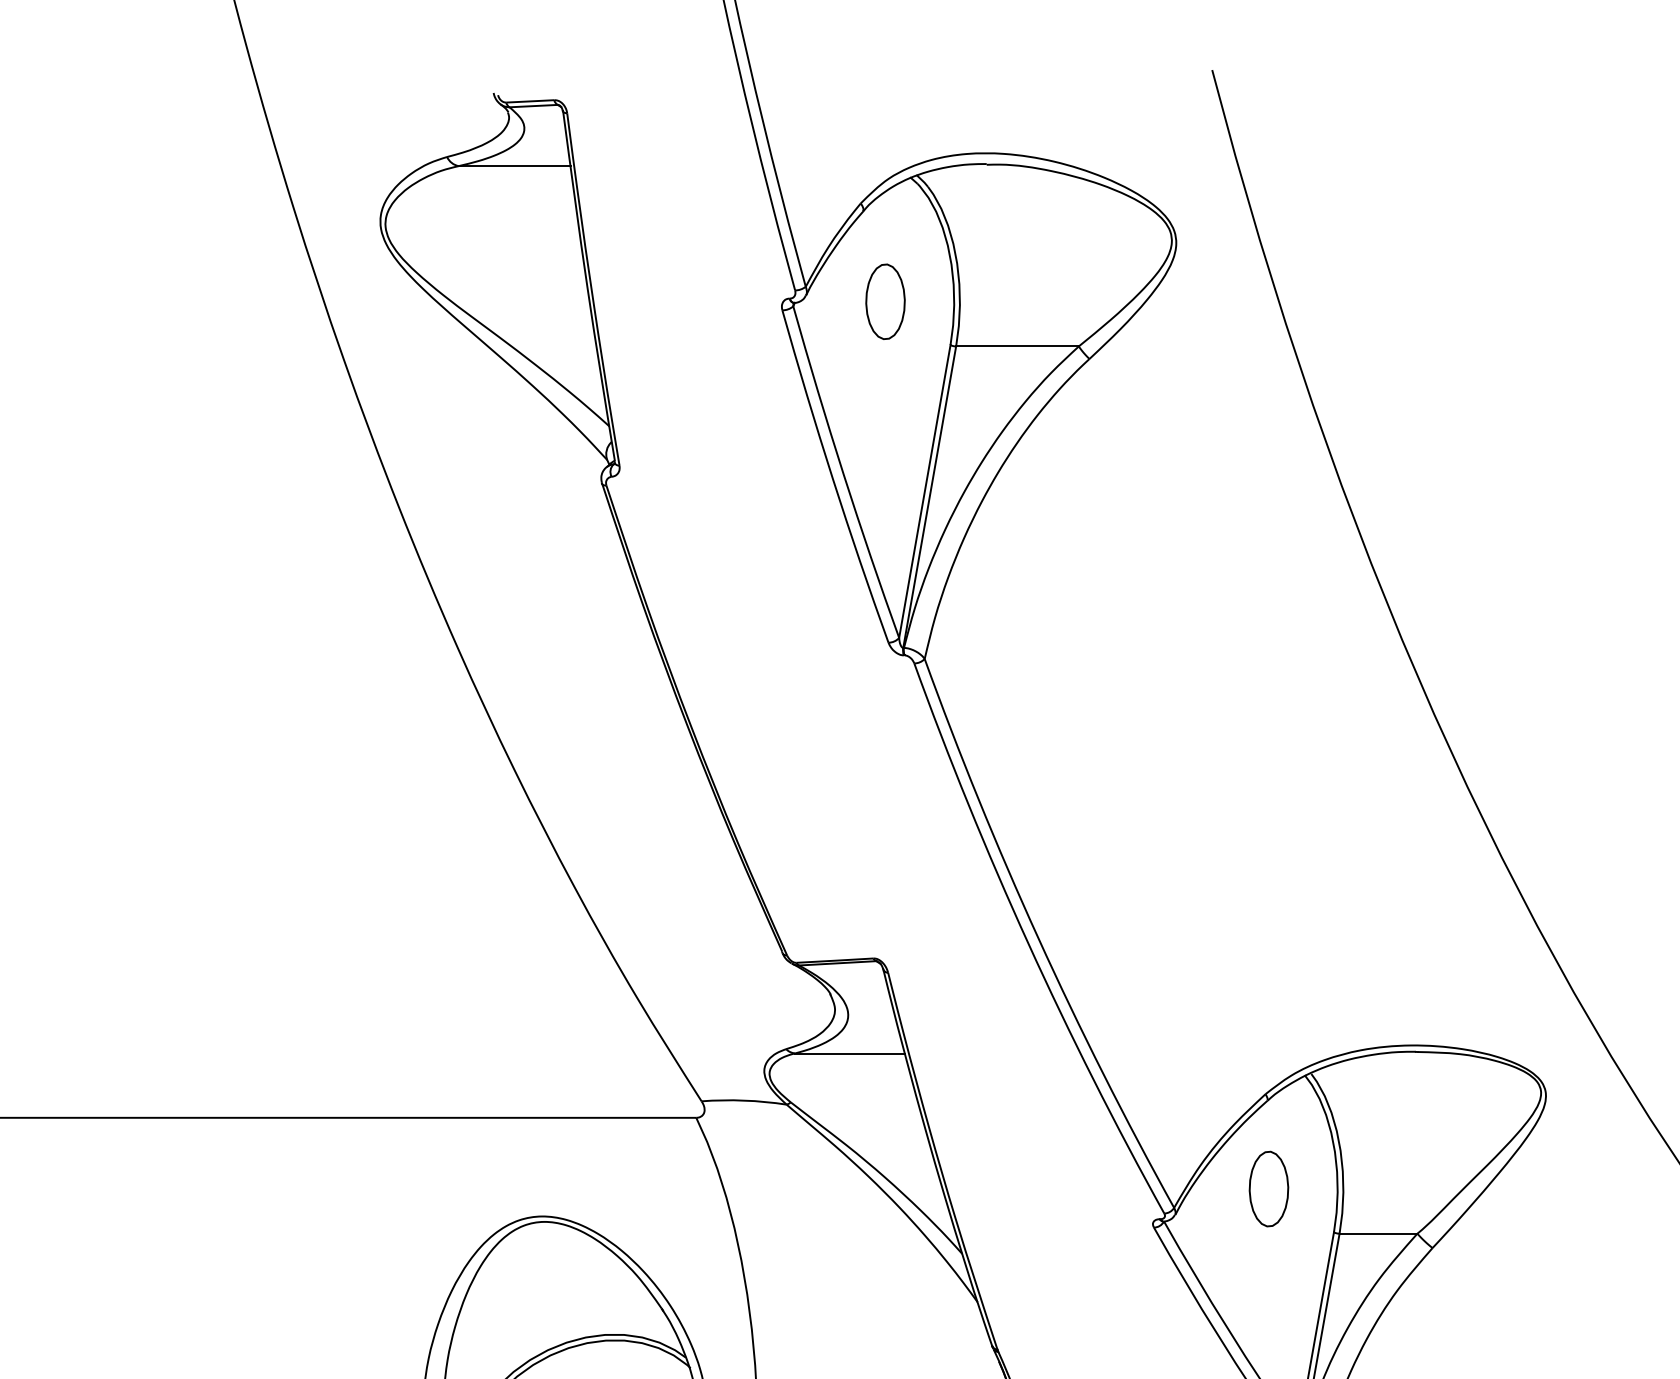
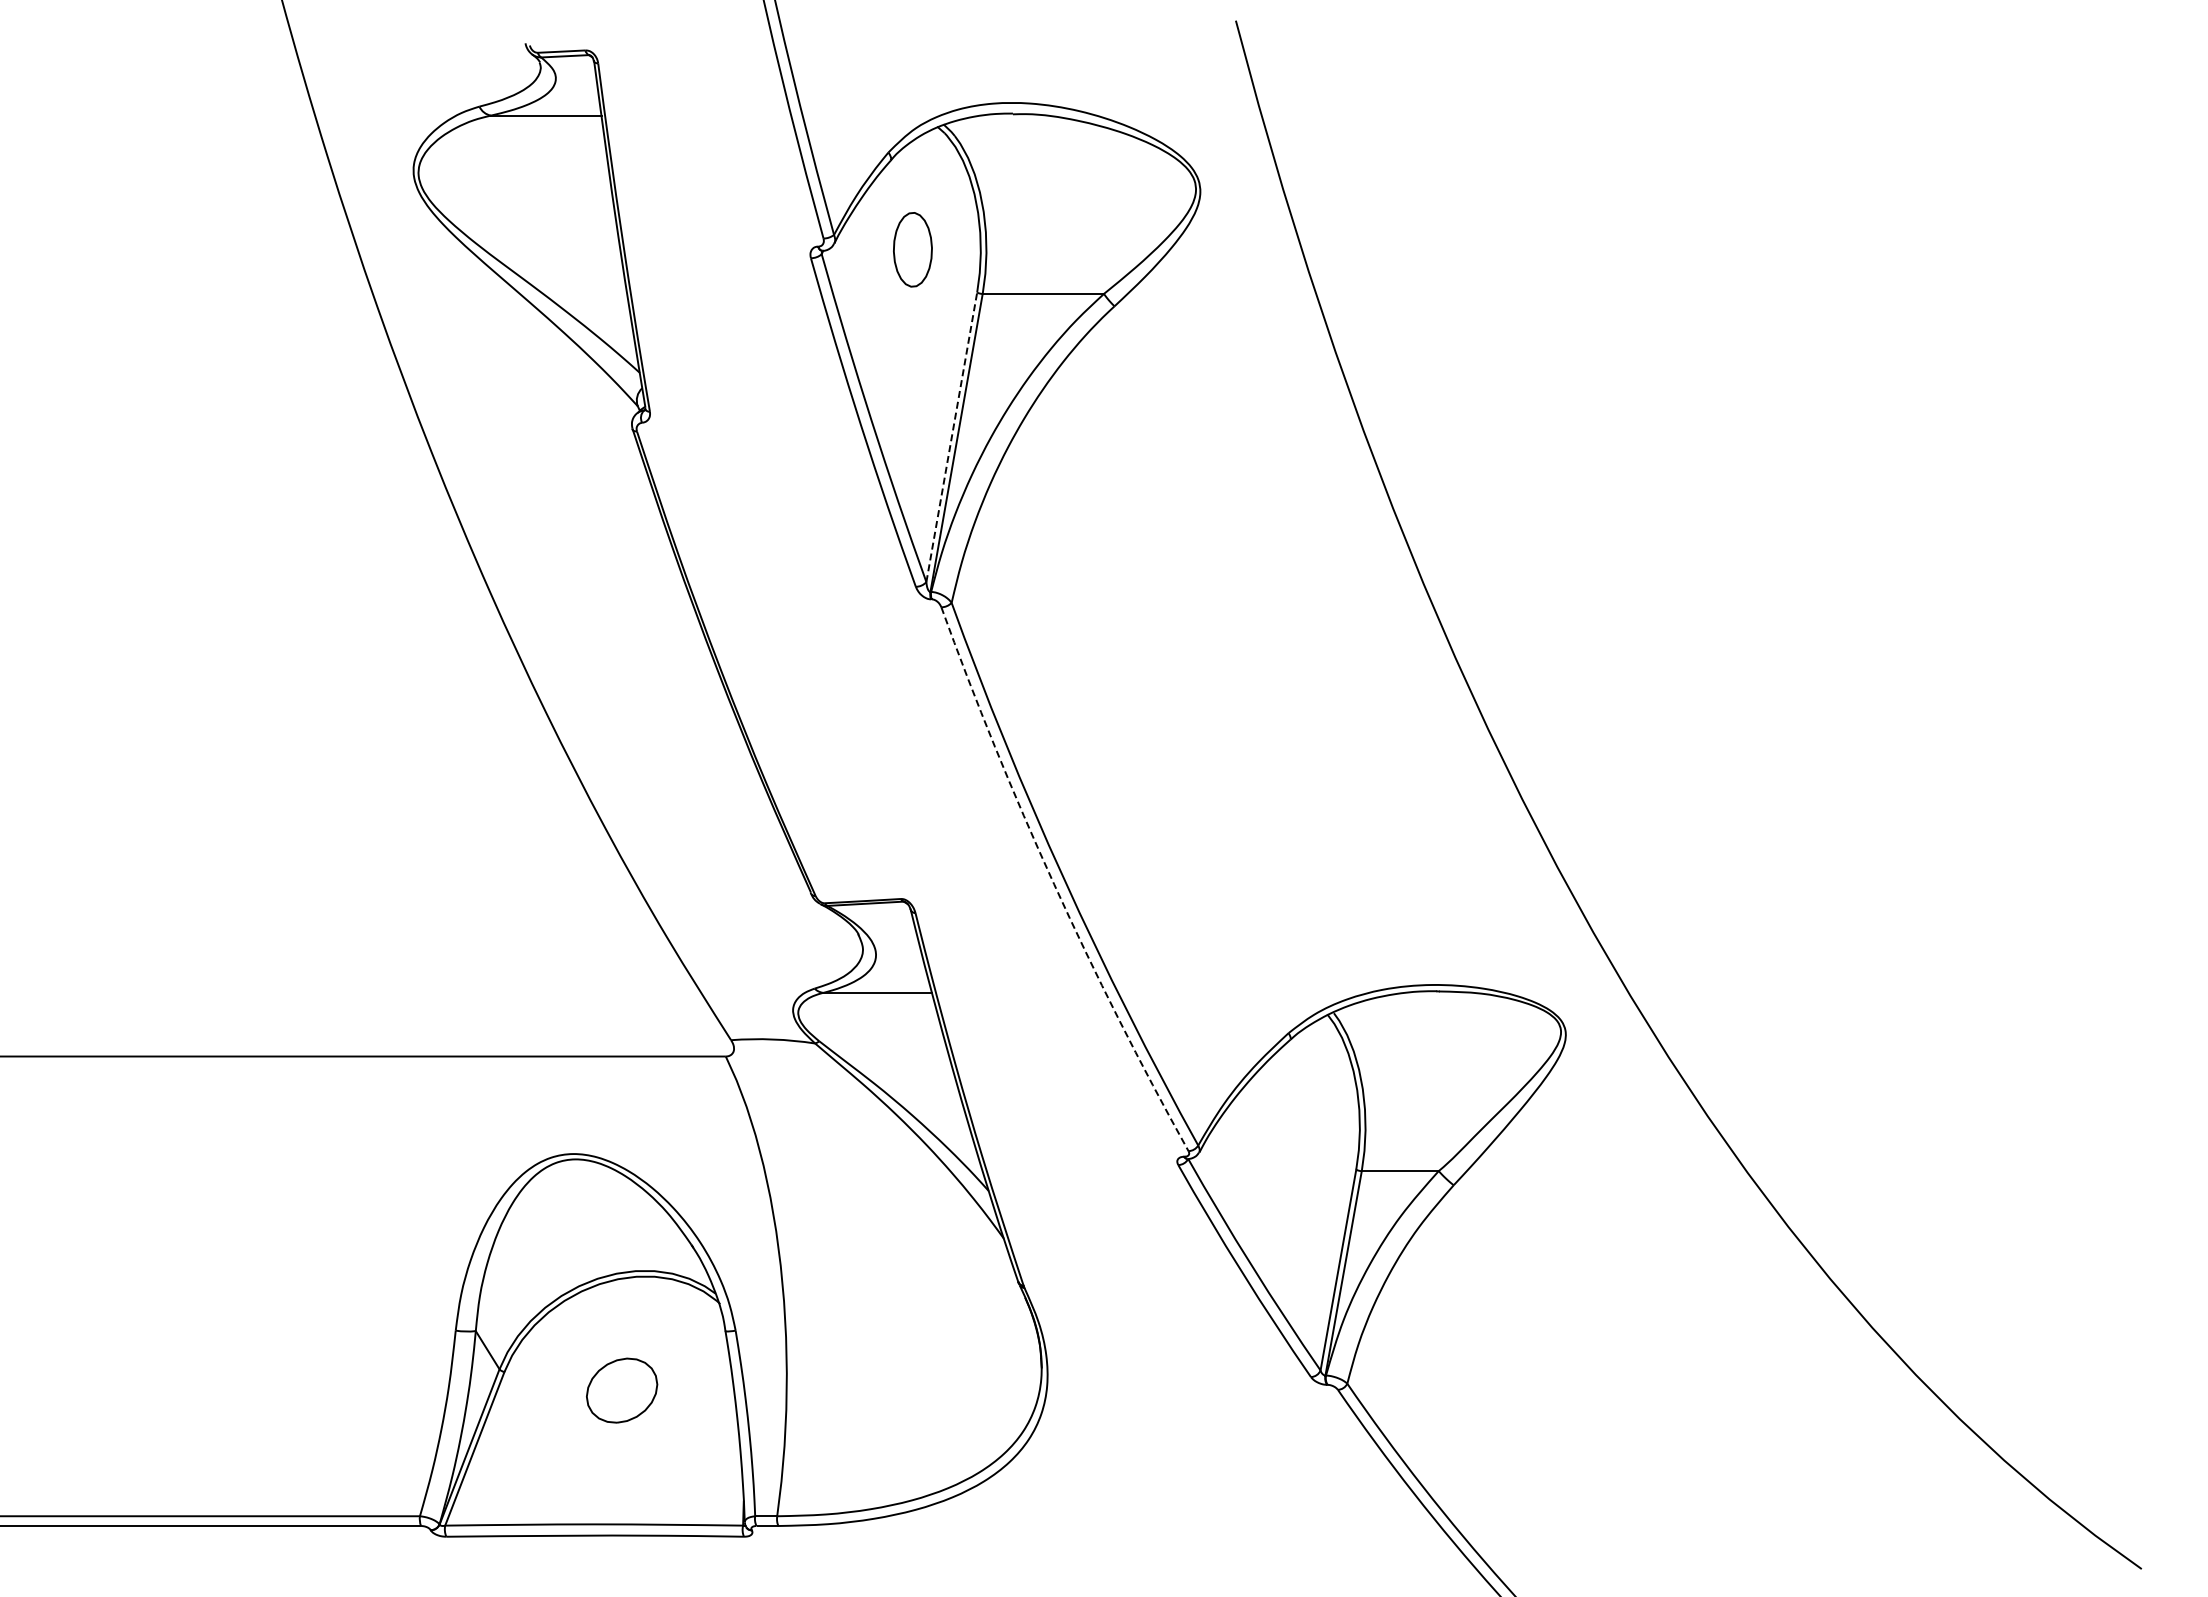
line: (924, 491) -> (951, 437), solid -> dashed
arc: (1028, 943) -> (1054, 884), solid -> dashed
part: (1268, 1188) -> (1291, 1126), removed

